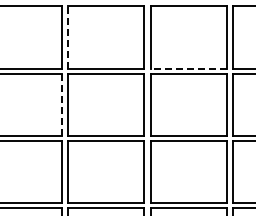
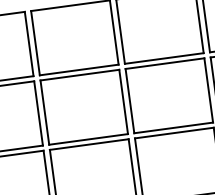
line: (68, 36) -> (35, 42), dashed -> solid
line: (188, 68) -> (164, 58), dashed -> solid
line: (62, 105) -> (39, 114), dashed -> solid

